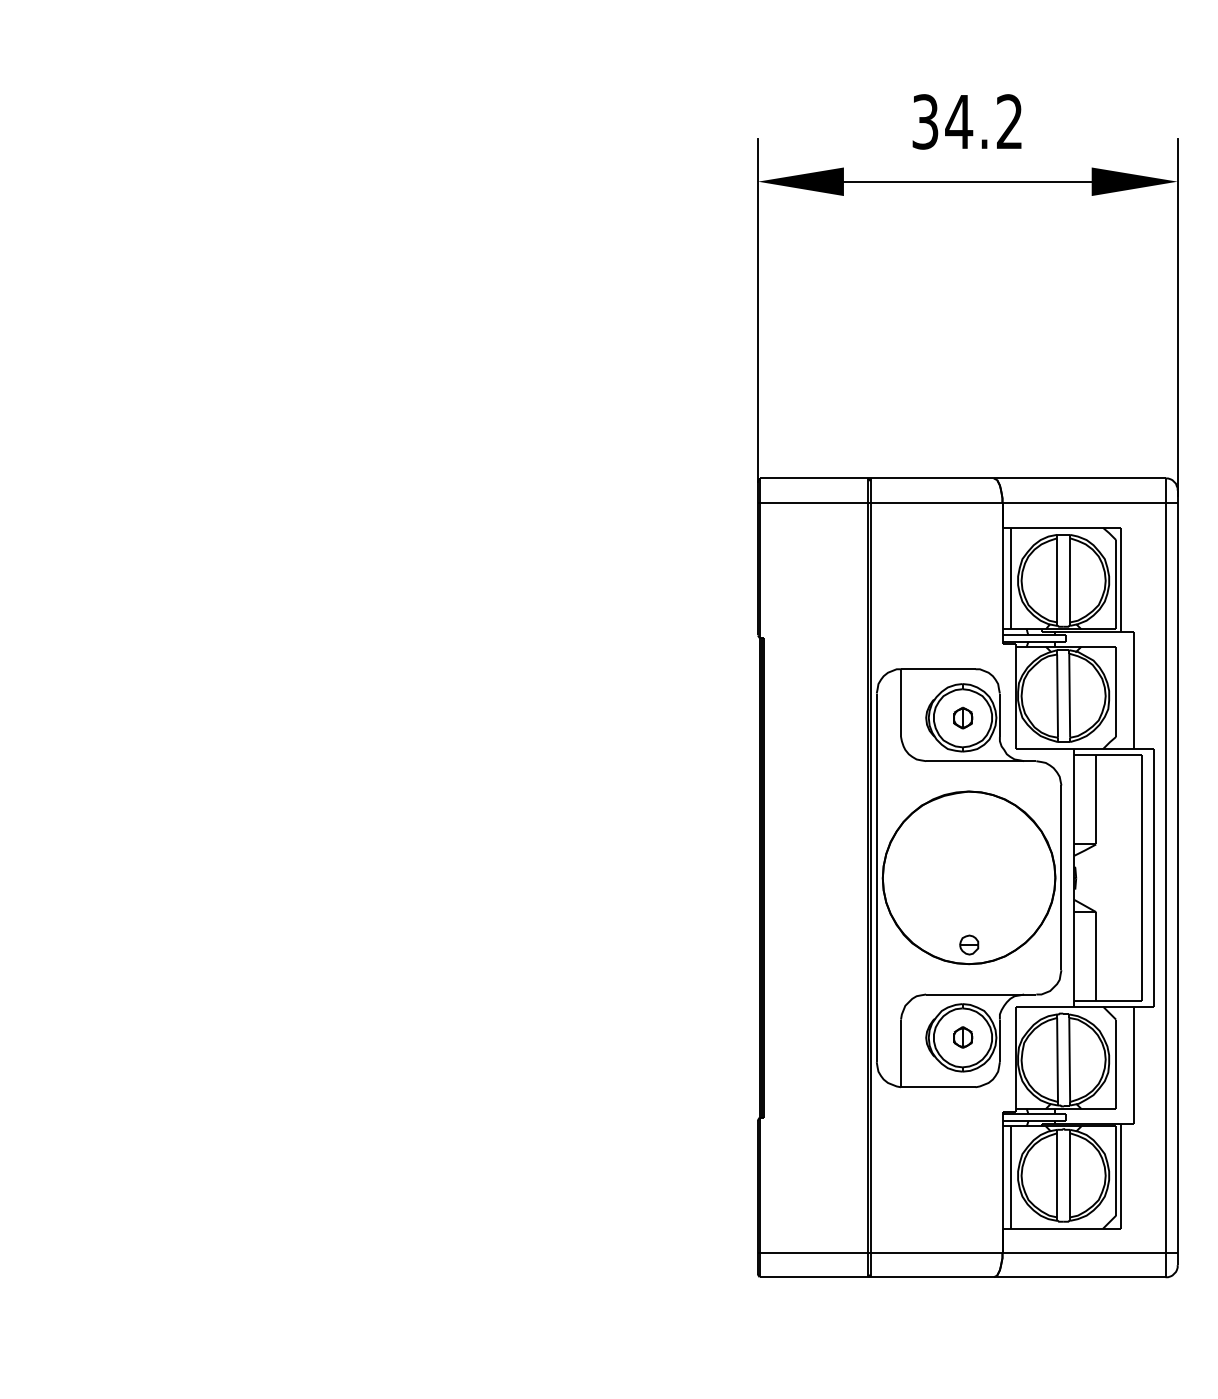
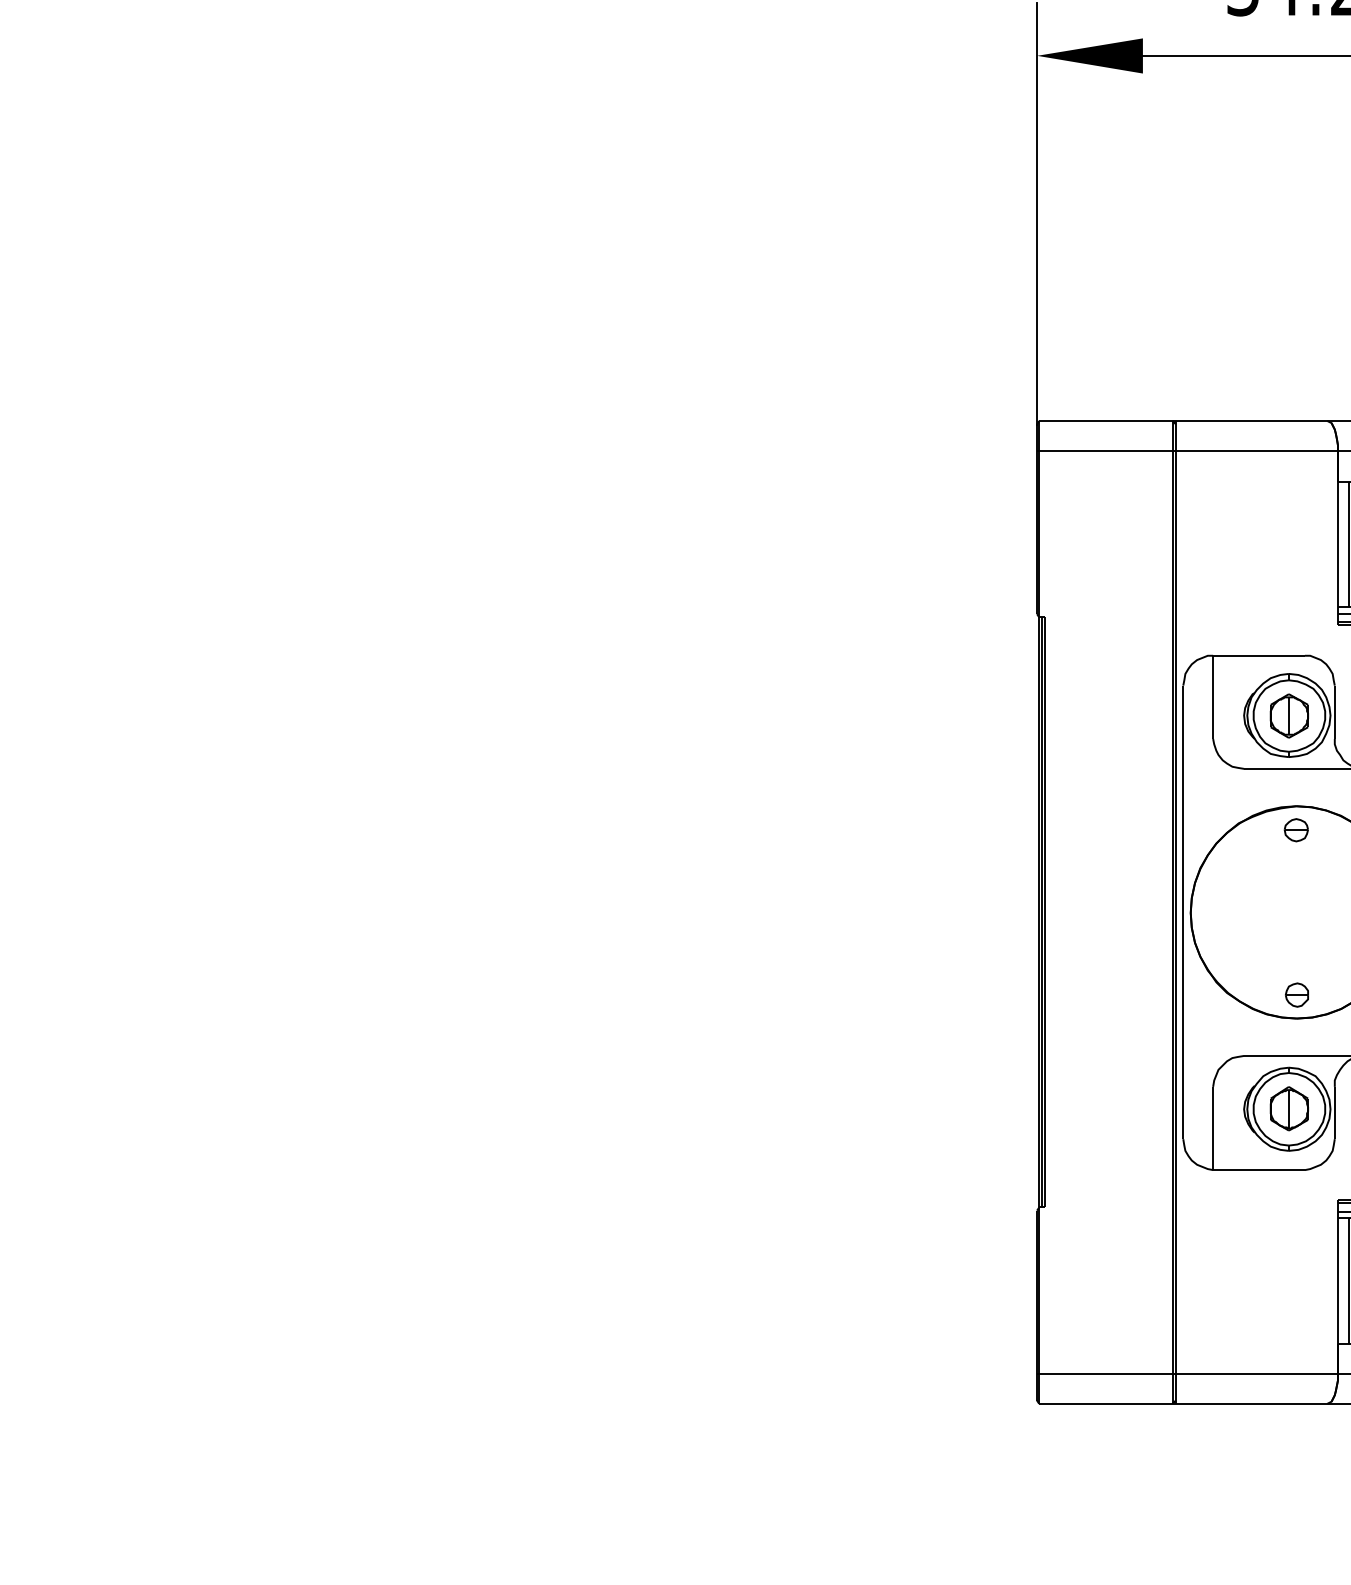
part: (963, 717) -> (1290, 715), size x1.67
part: (968, 810) -> (1296, 829), added
part: (963, 1037) -> (1290, 1108), size x1.67

